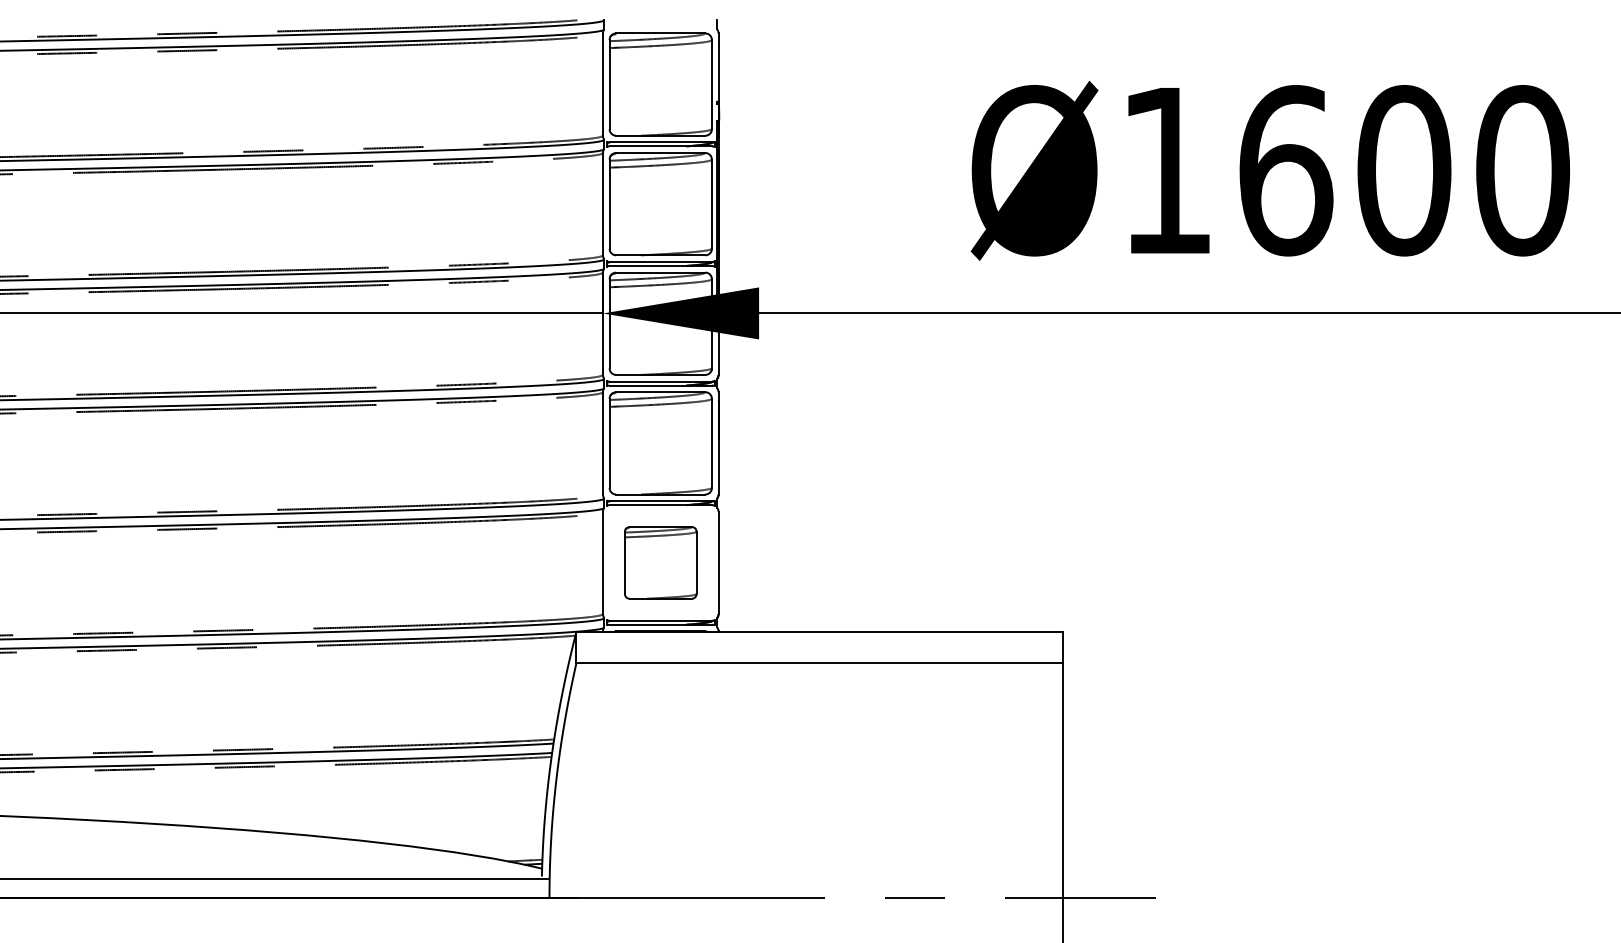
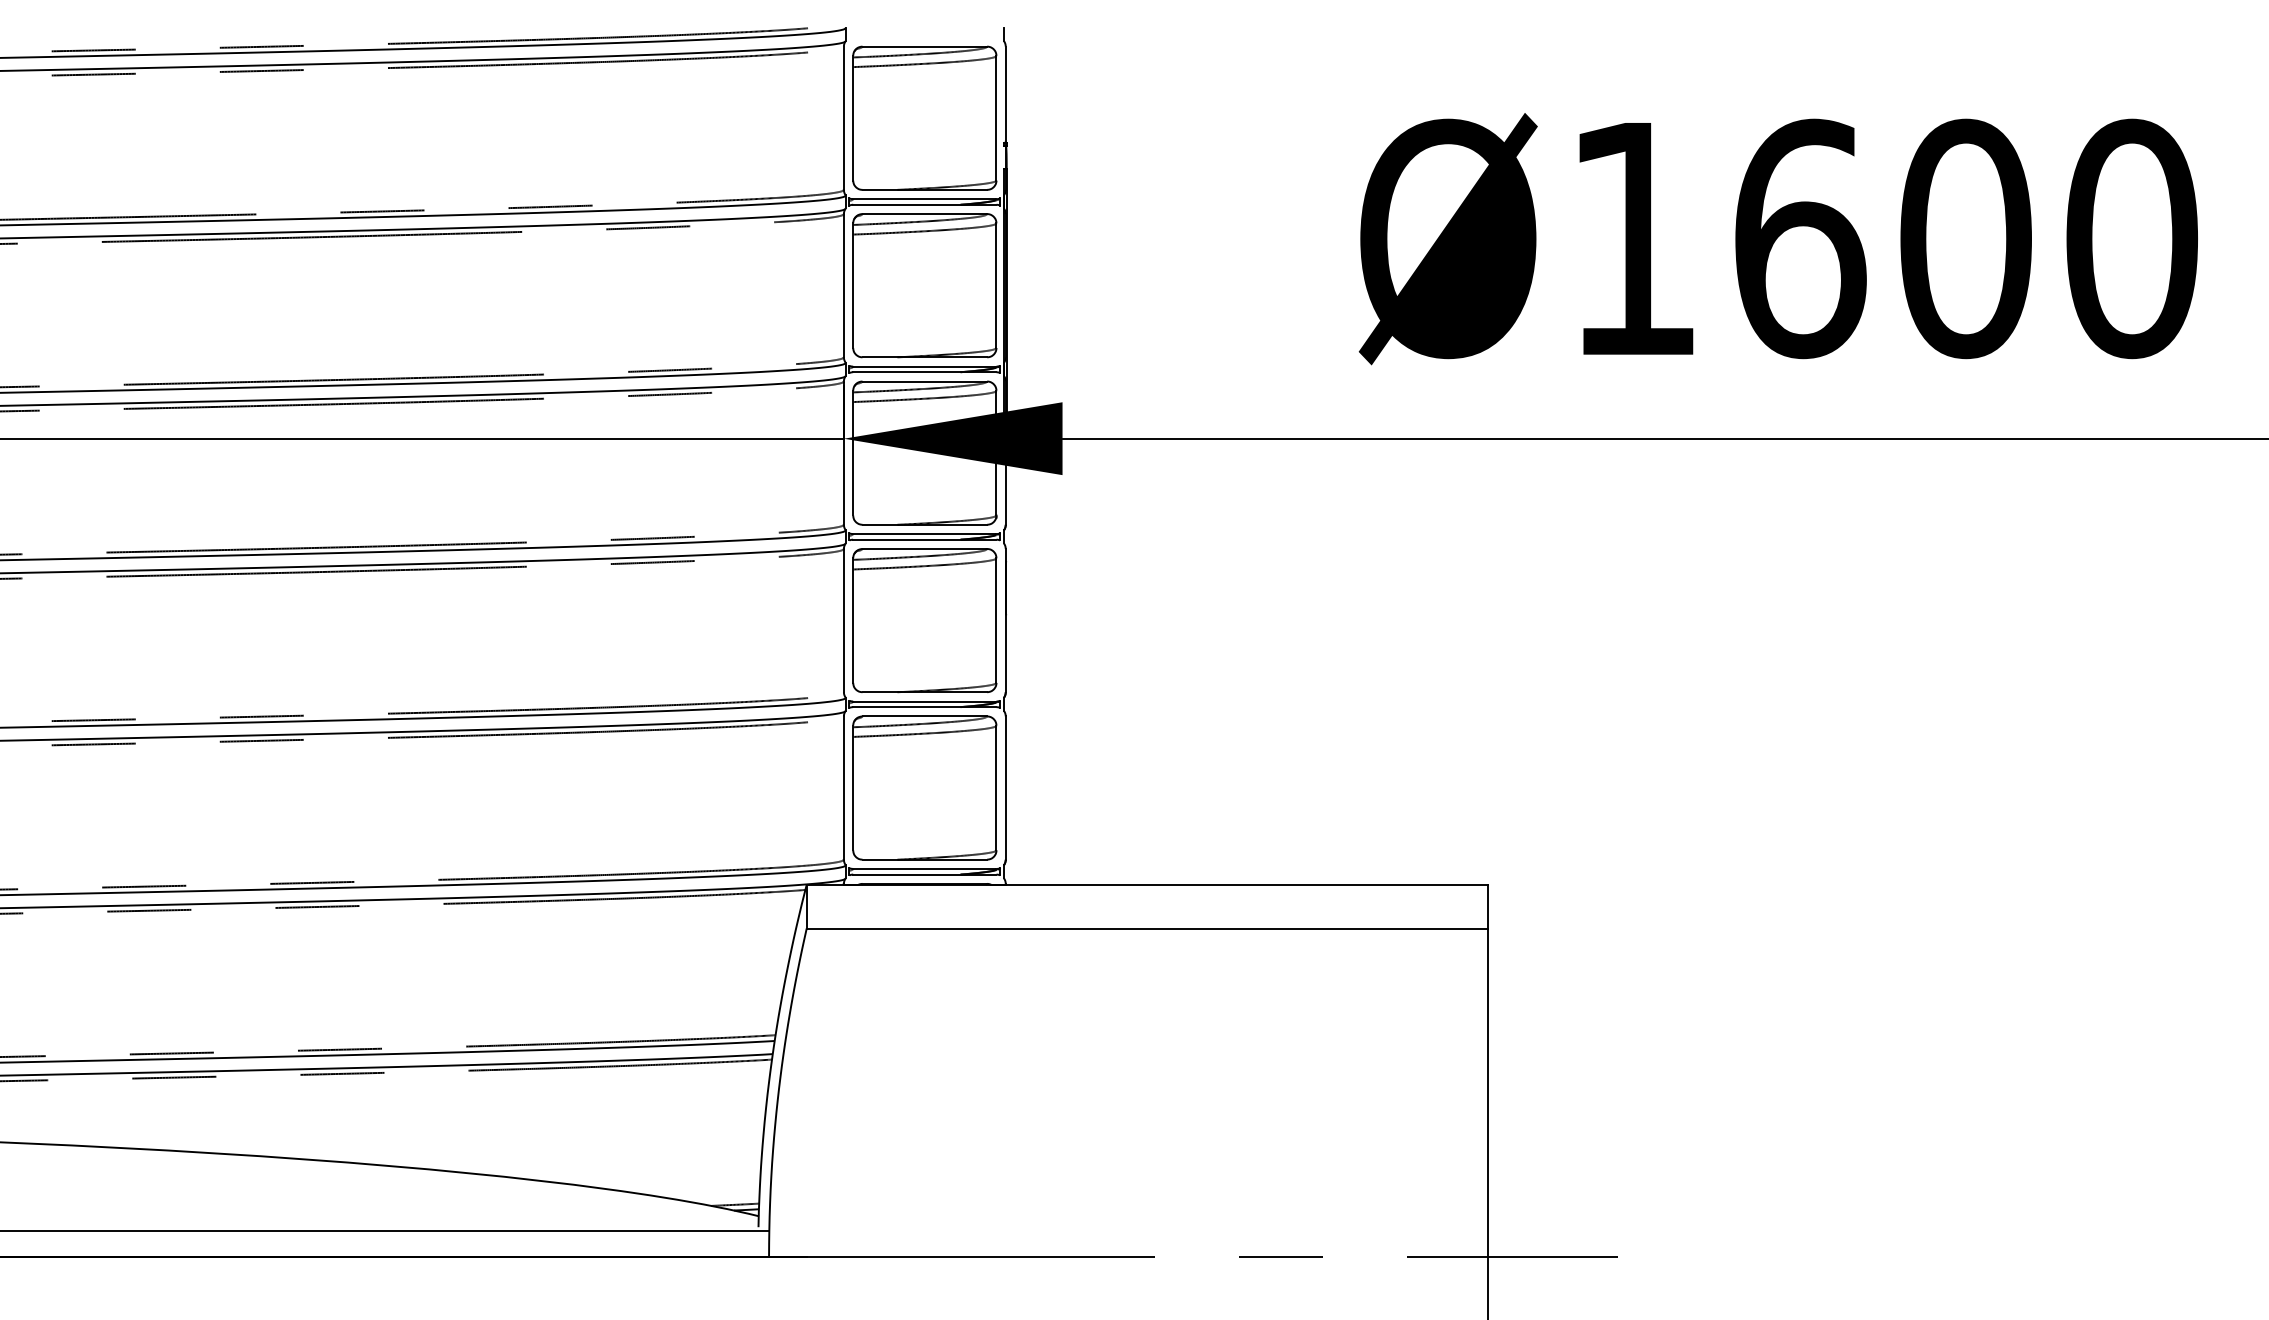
part: (660, 562) -> (924, 787), size x1.43

